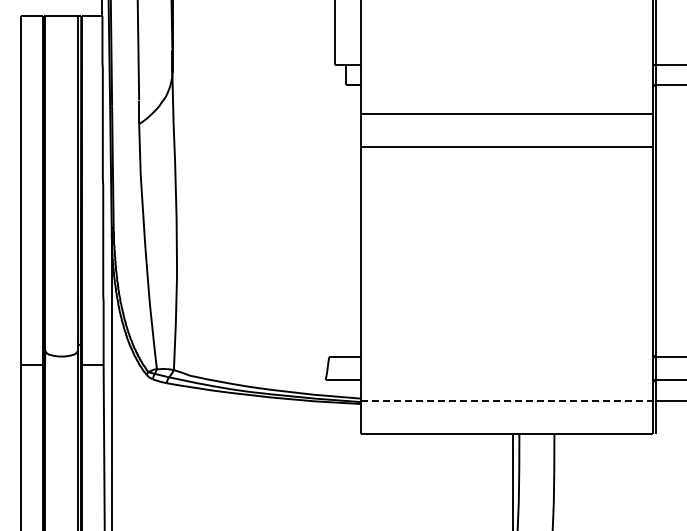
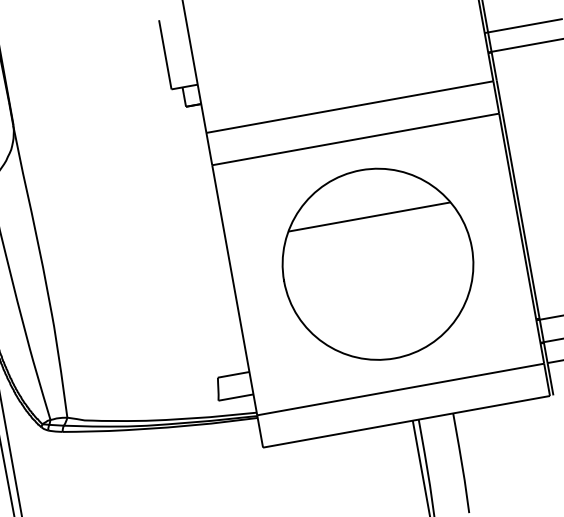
part: (506, 273) -> (377, 263), added
line: (507, 401) -> (401, 389), dashed -> solid

